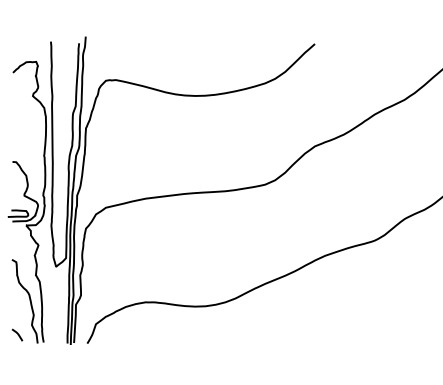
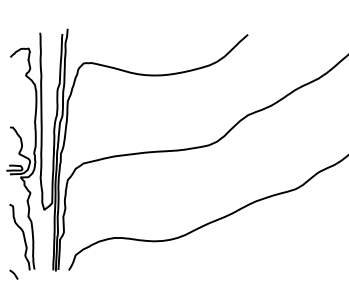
curve: (16, 334) -> (13, 274), moved

